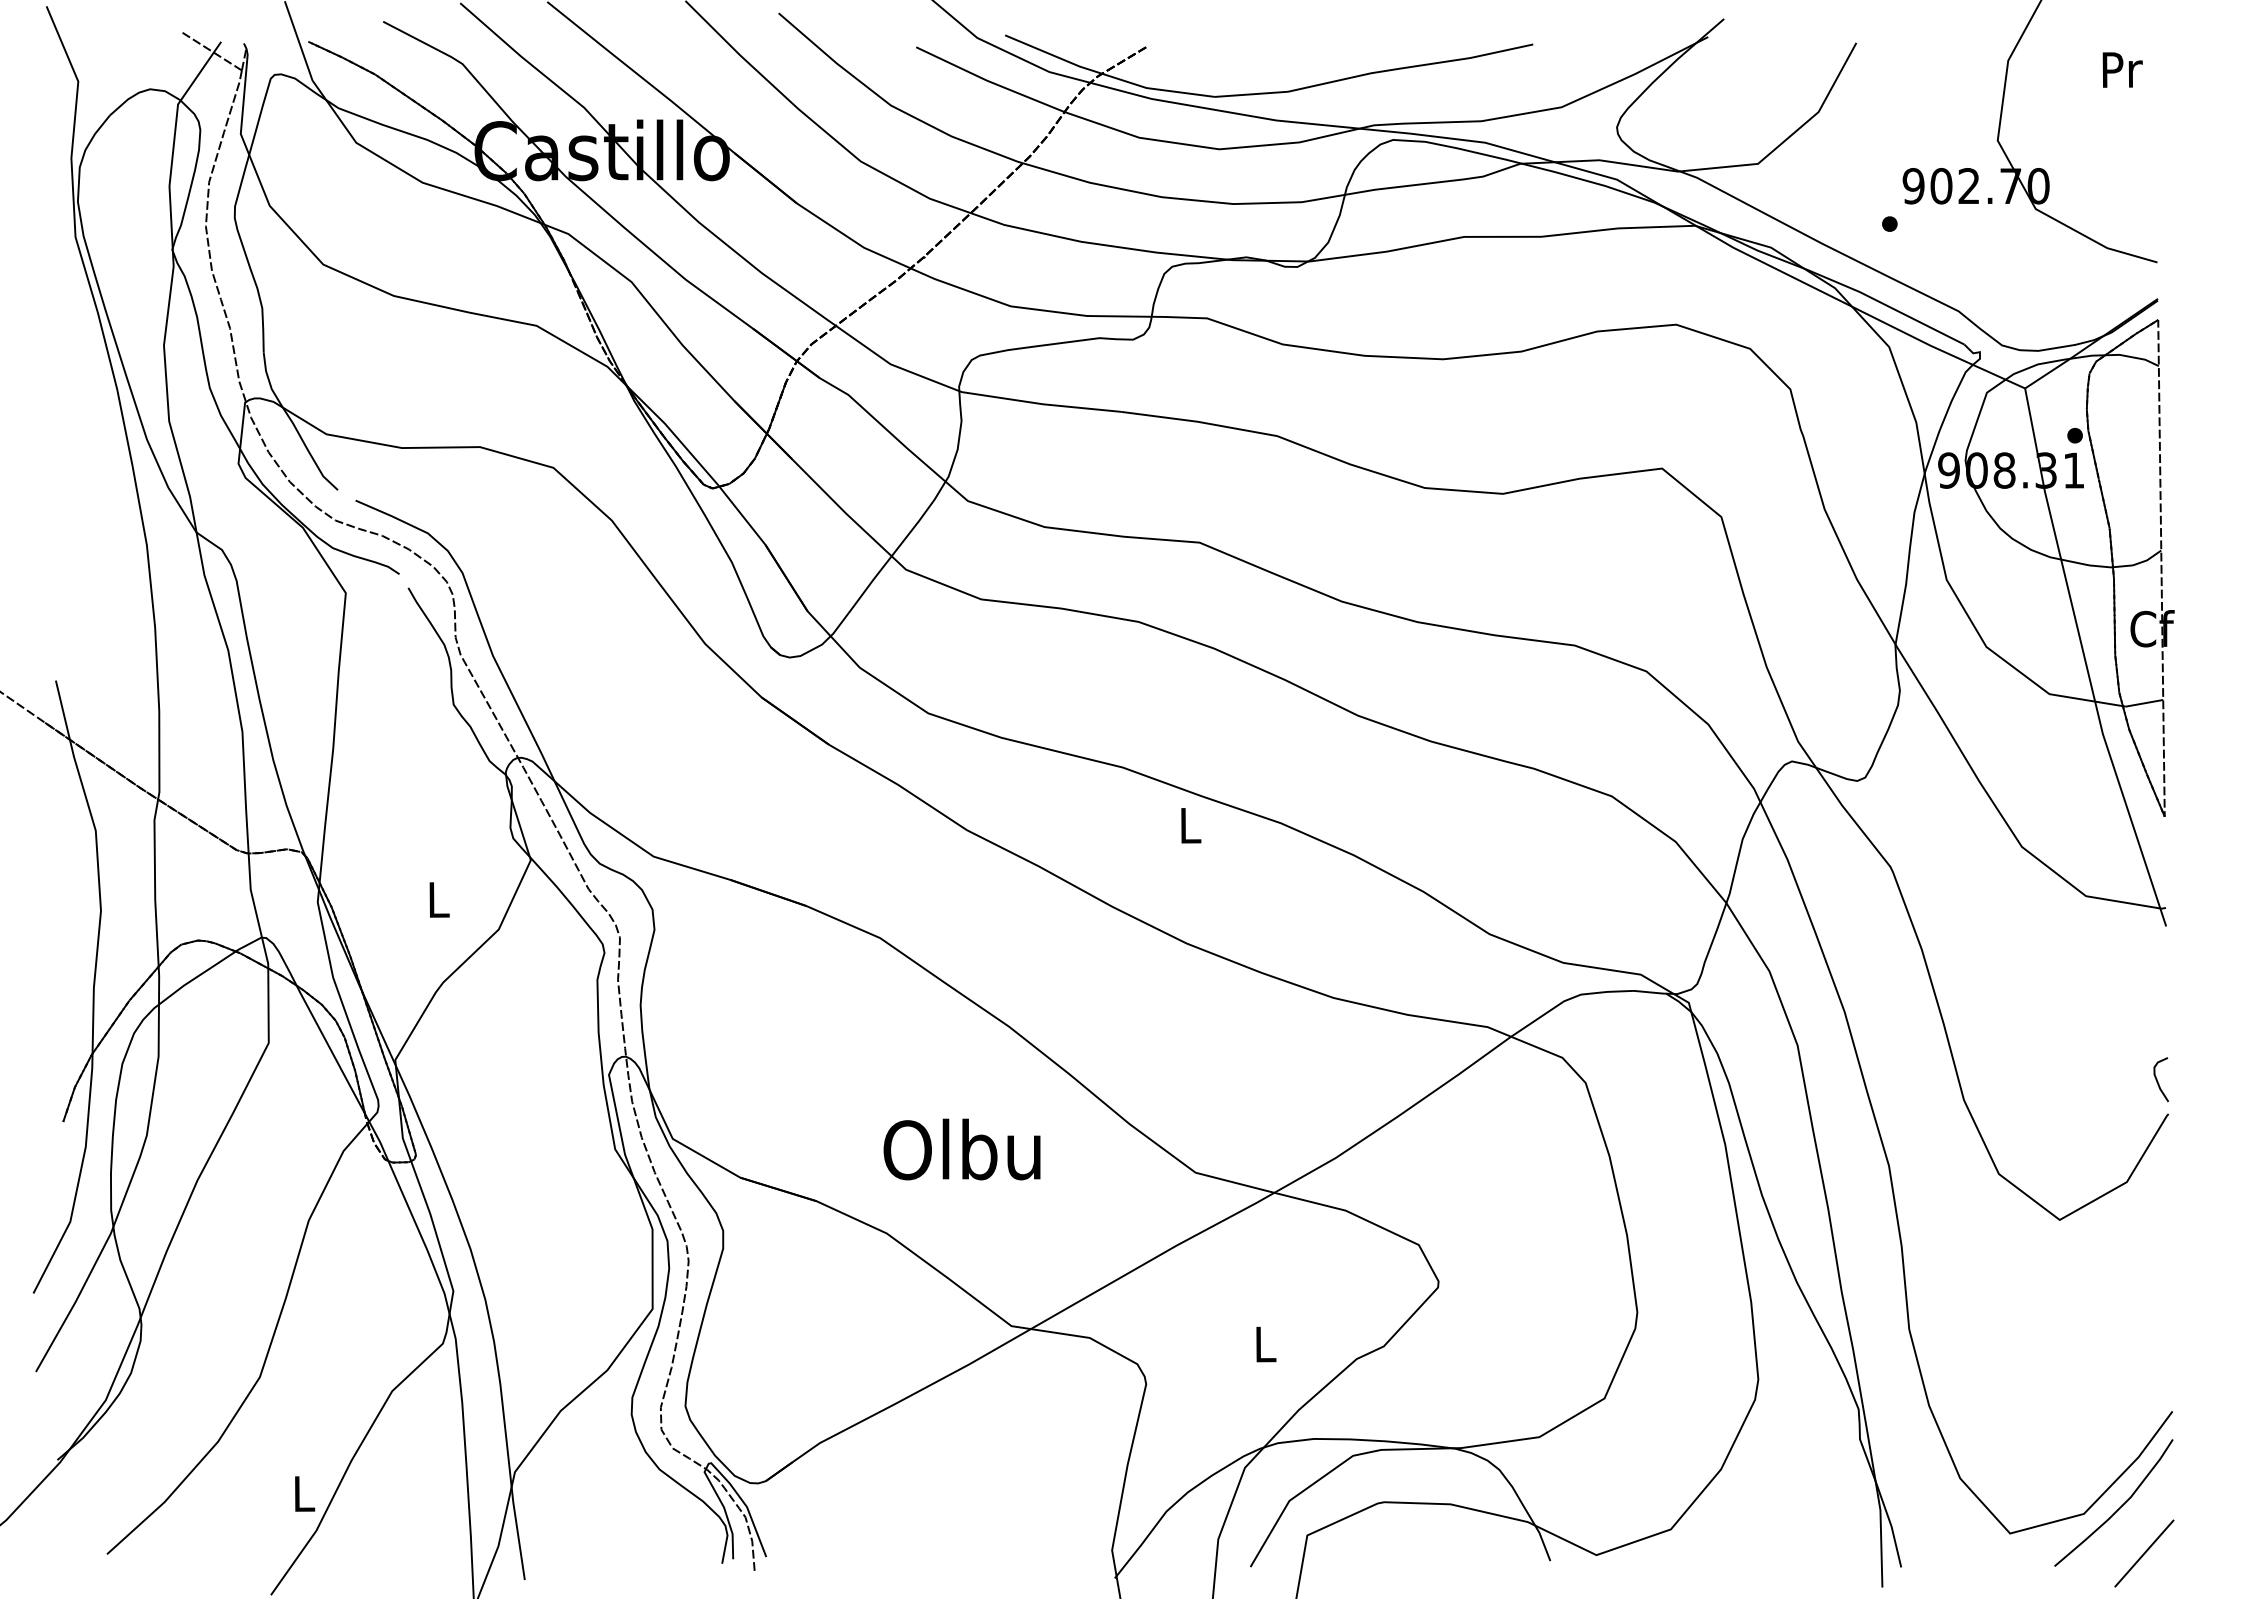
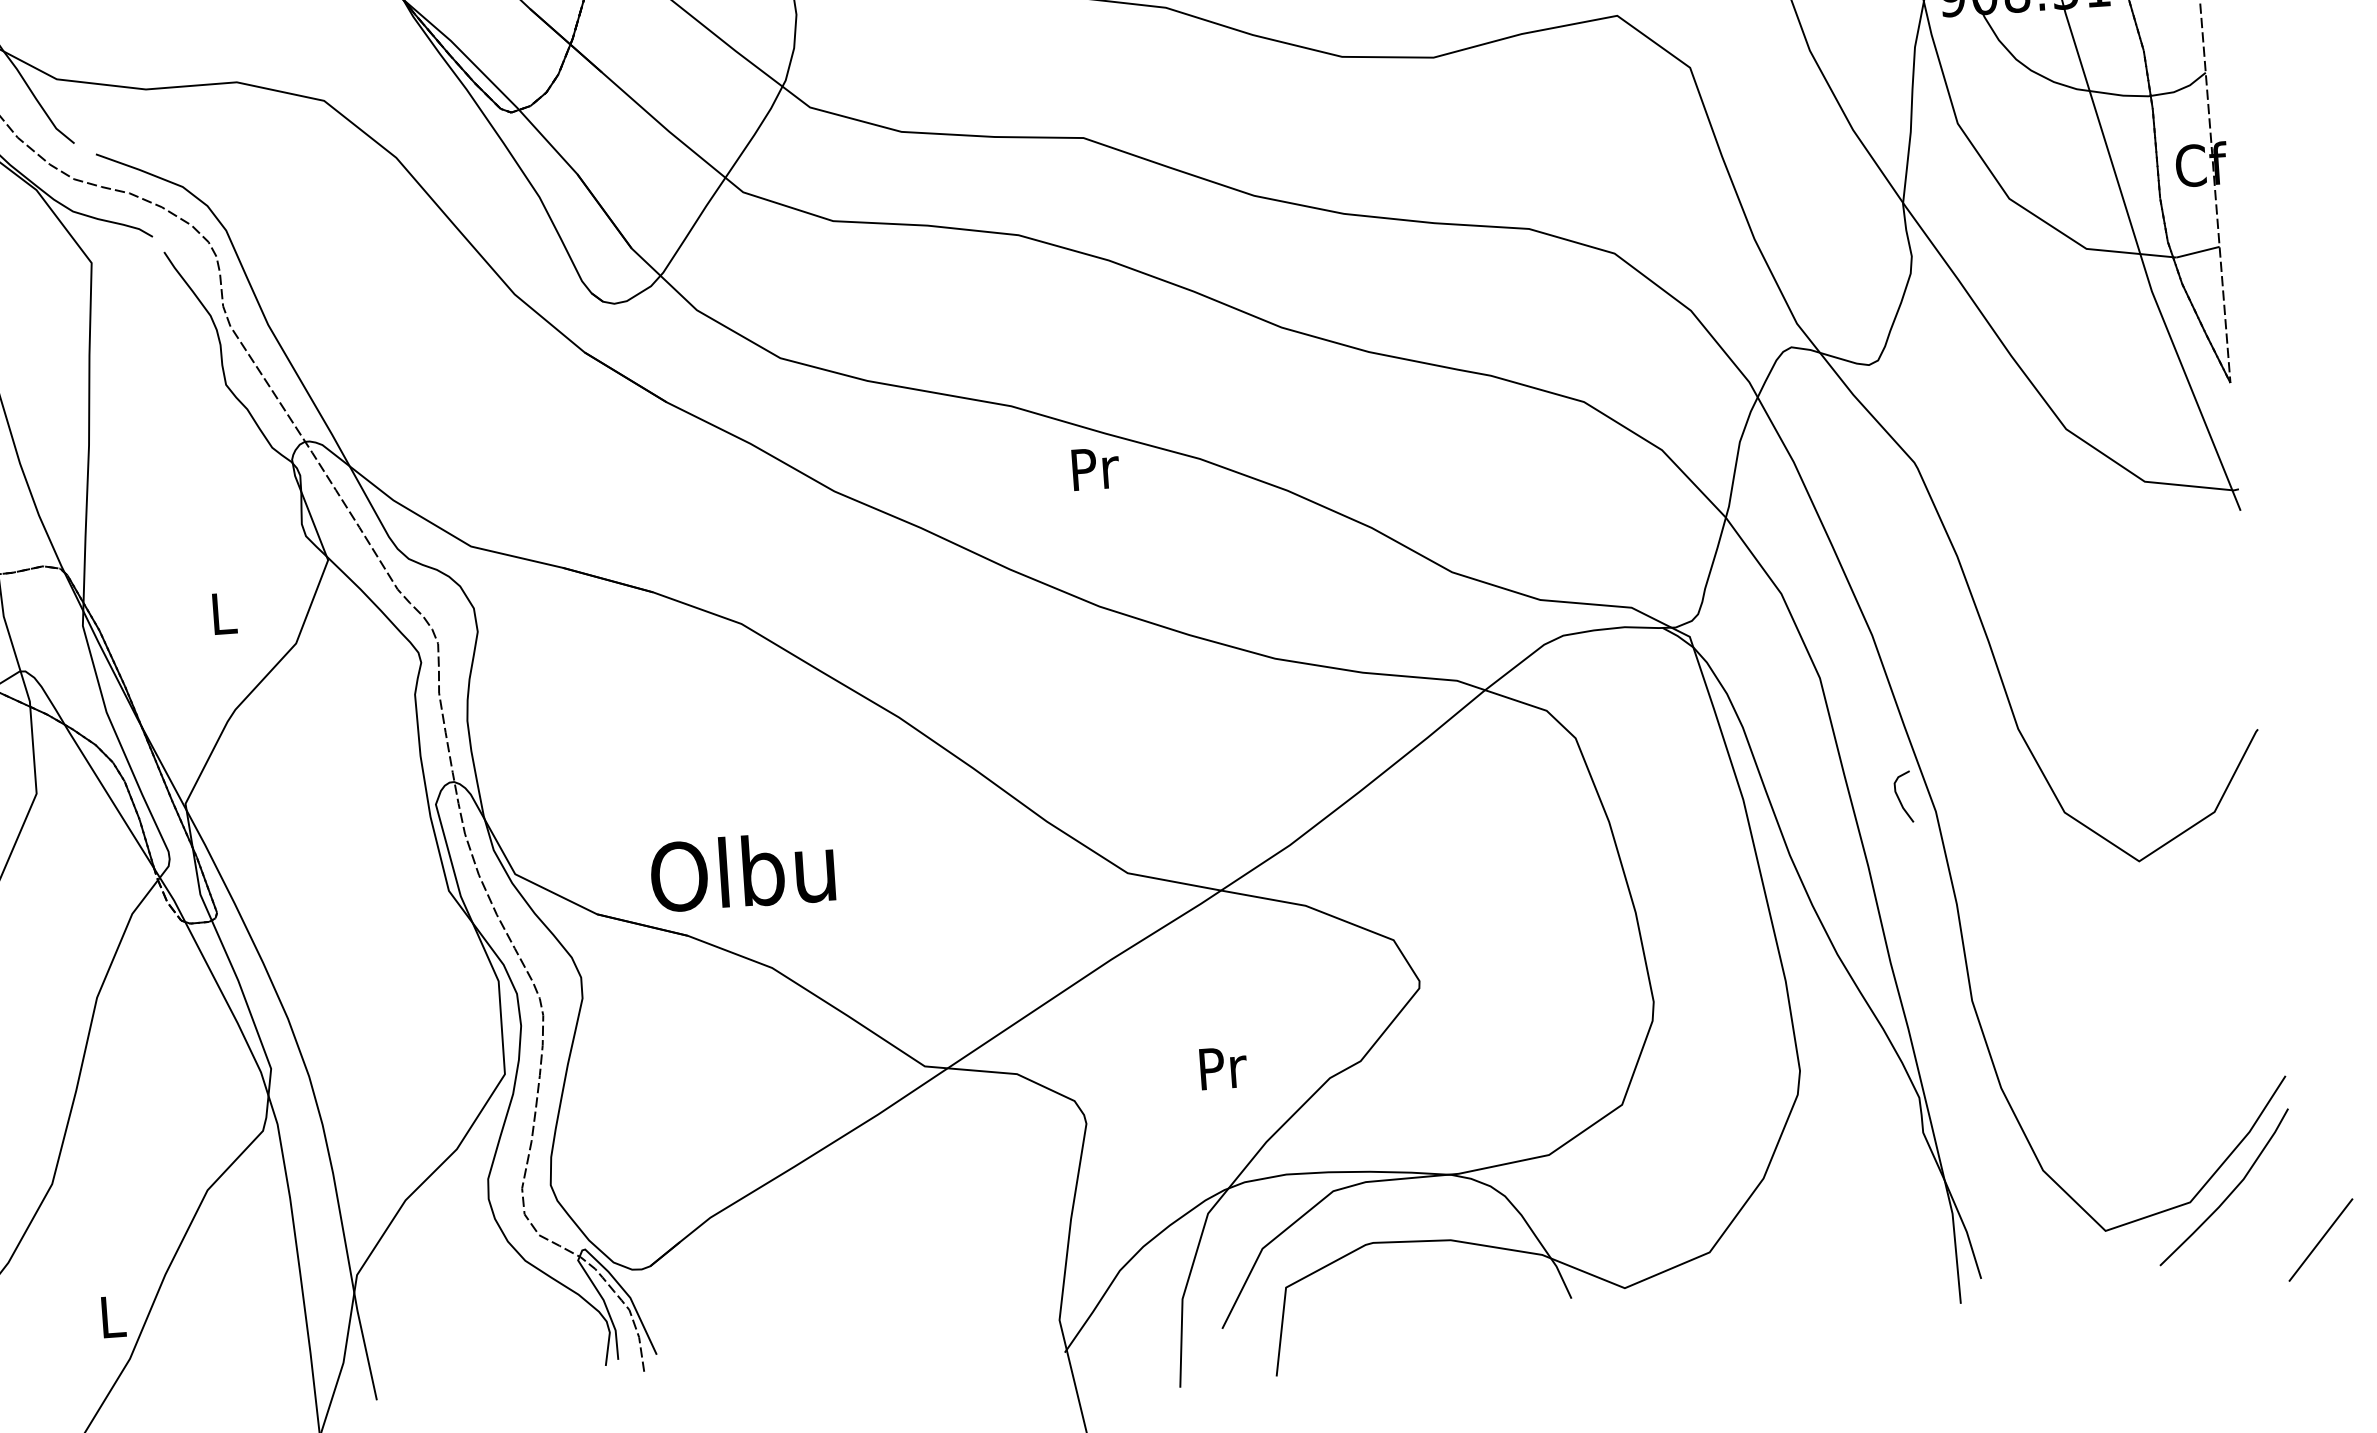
text: (1191, 825) -> (1095, 468), L -> Pr
curve: (2158, 1081) -> (1900, 799), moved
text: (961, 1149) -> (742, 871), moved
text: (1266, 1344) -> (1223, 1068), L -> Pr
line: (2144, 1553) -> (2321, 1240), moved

